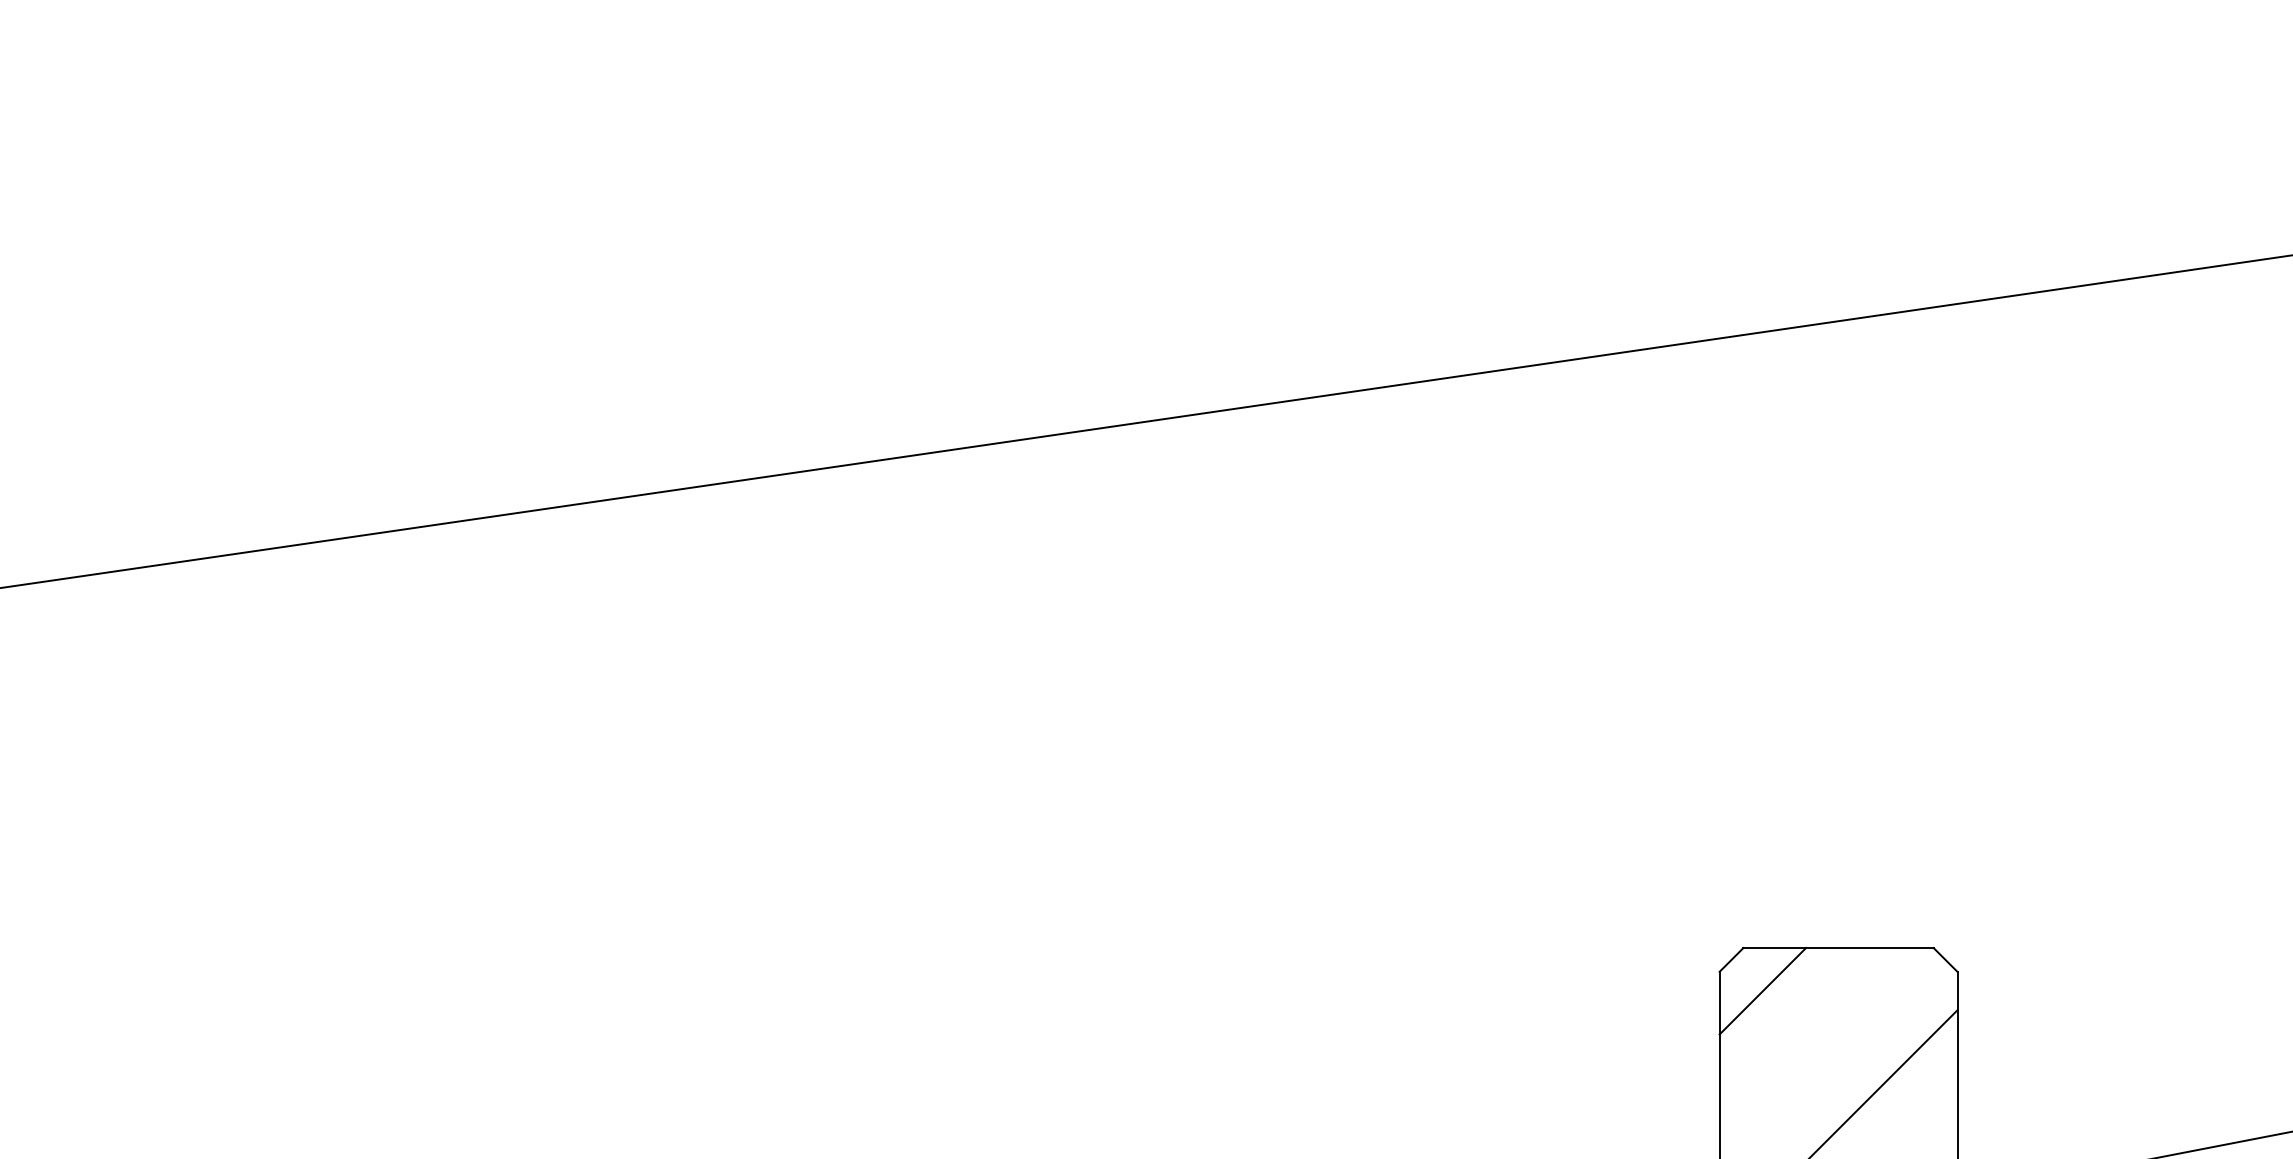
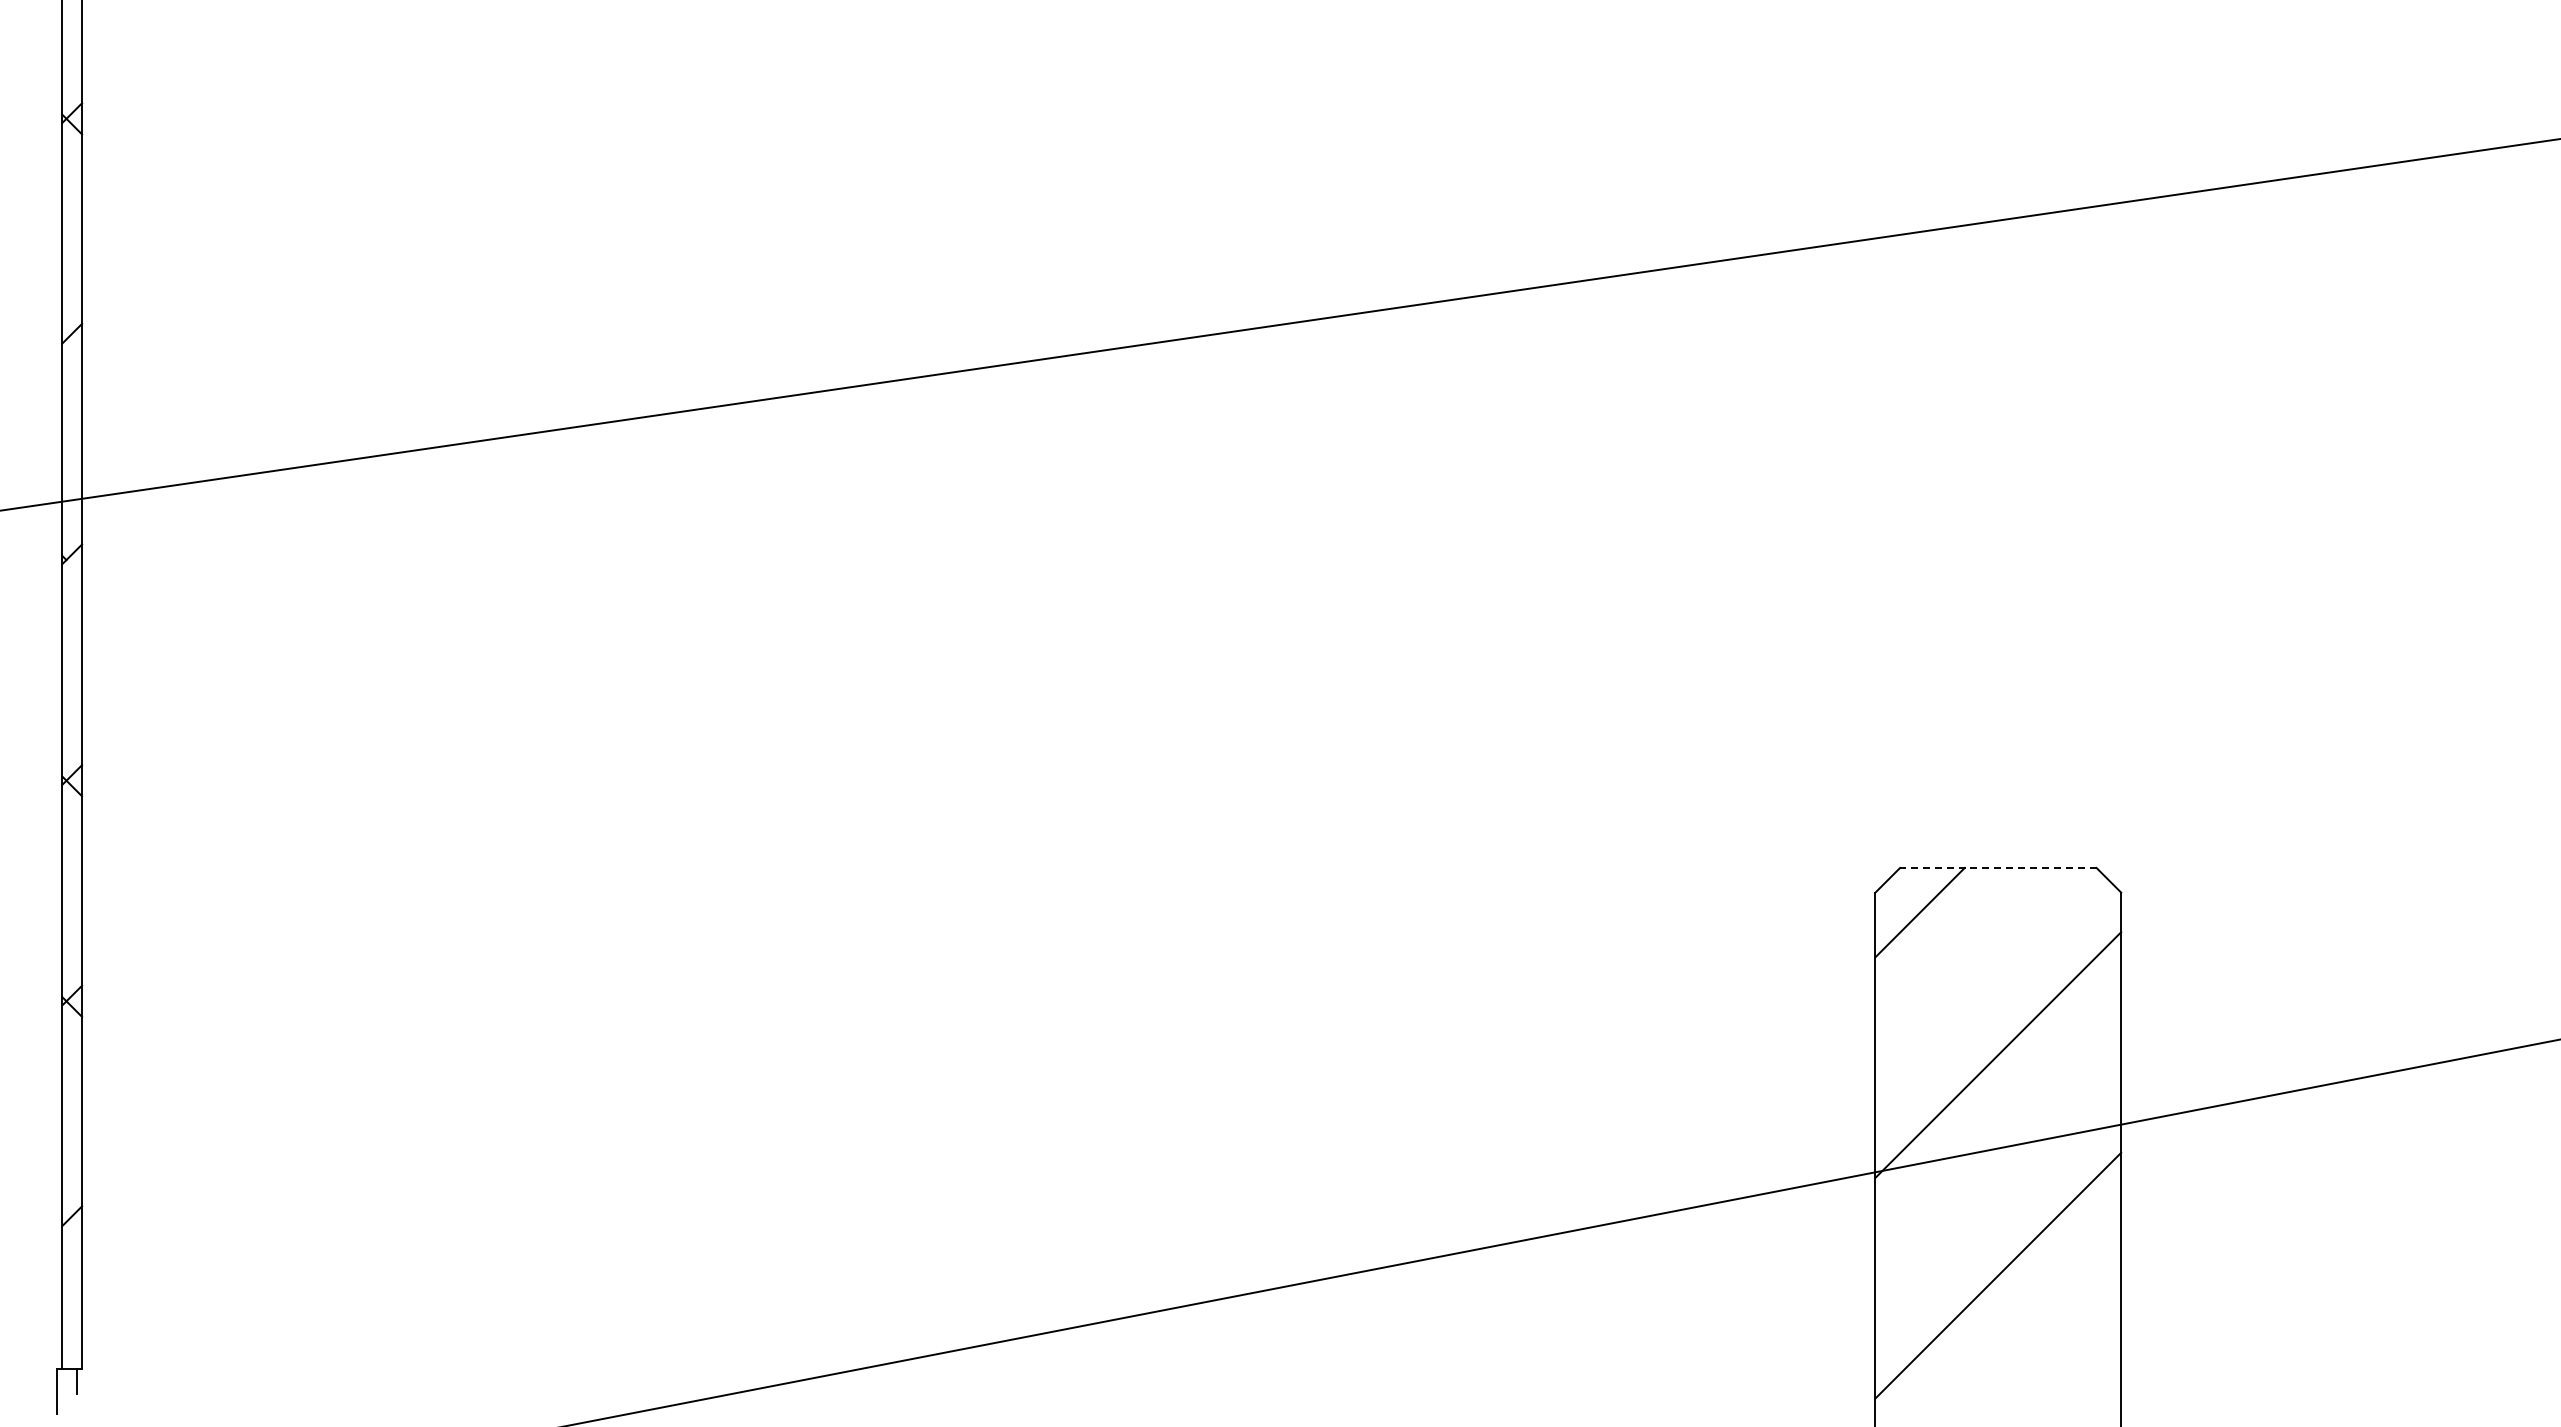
line: (1837, 948) -> (1997, 868), solid -> dashed

